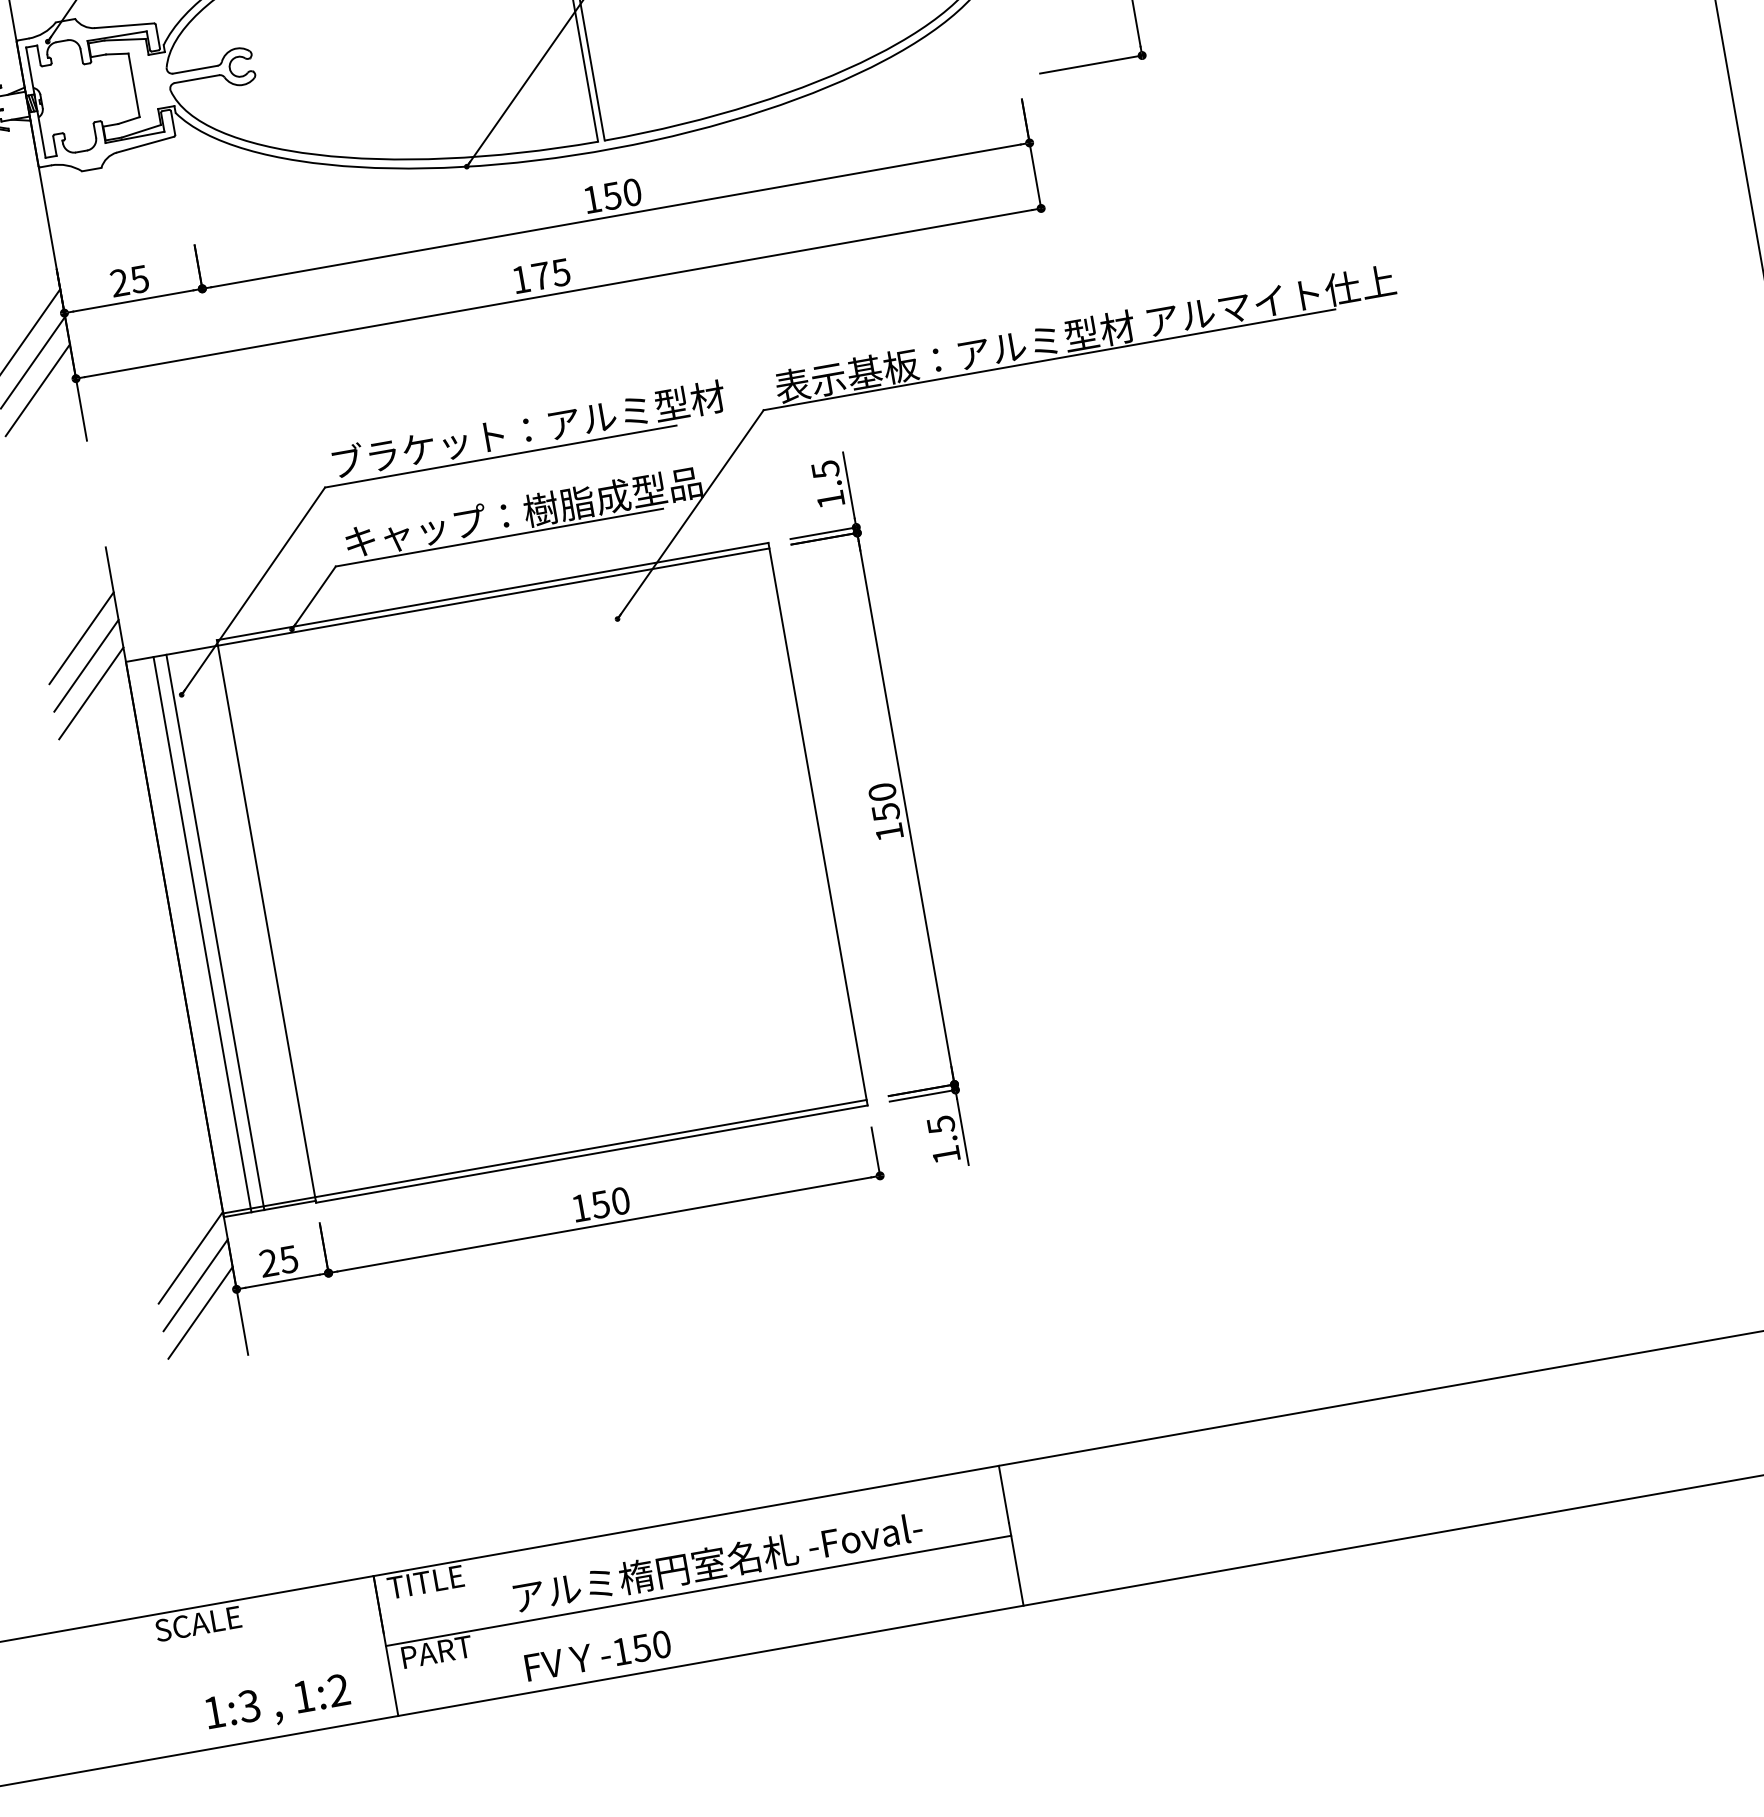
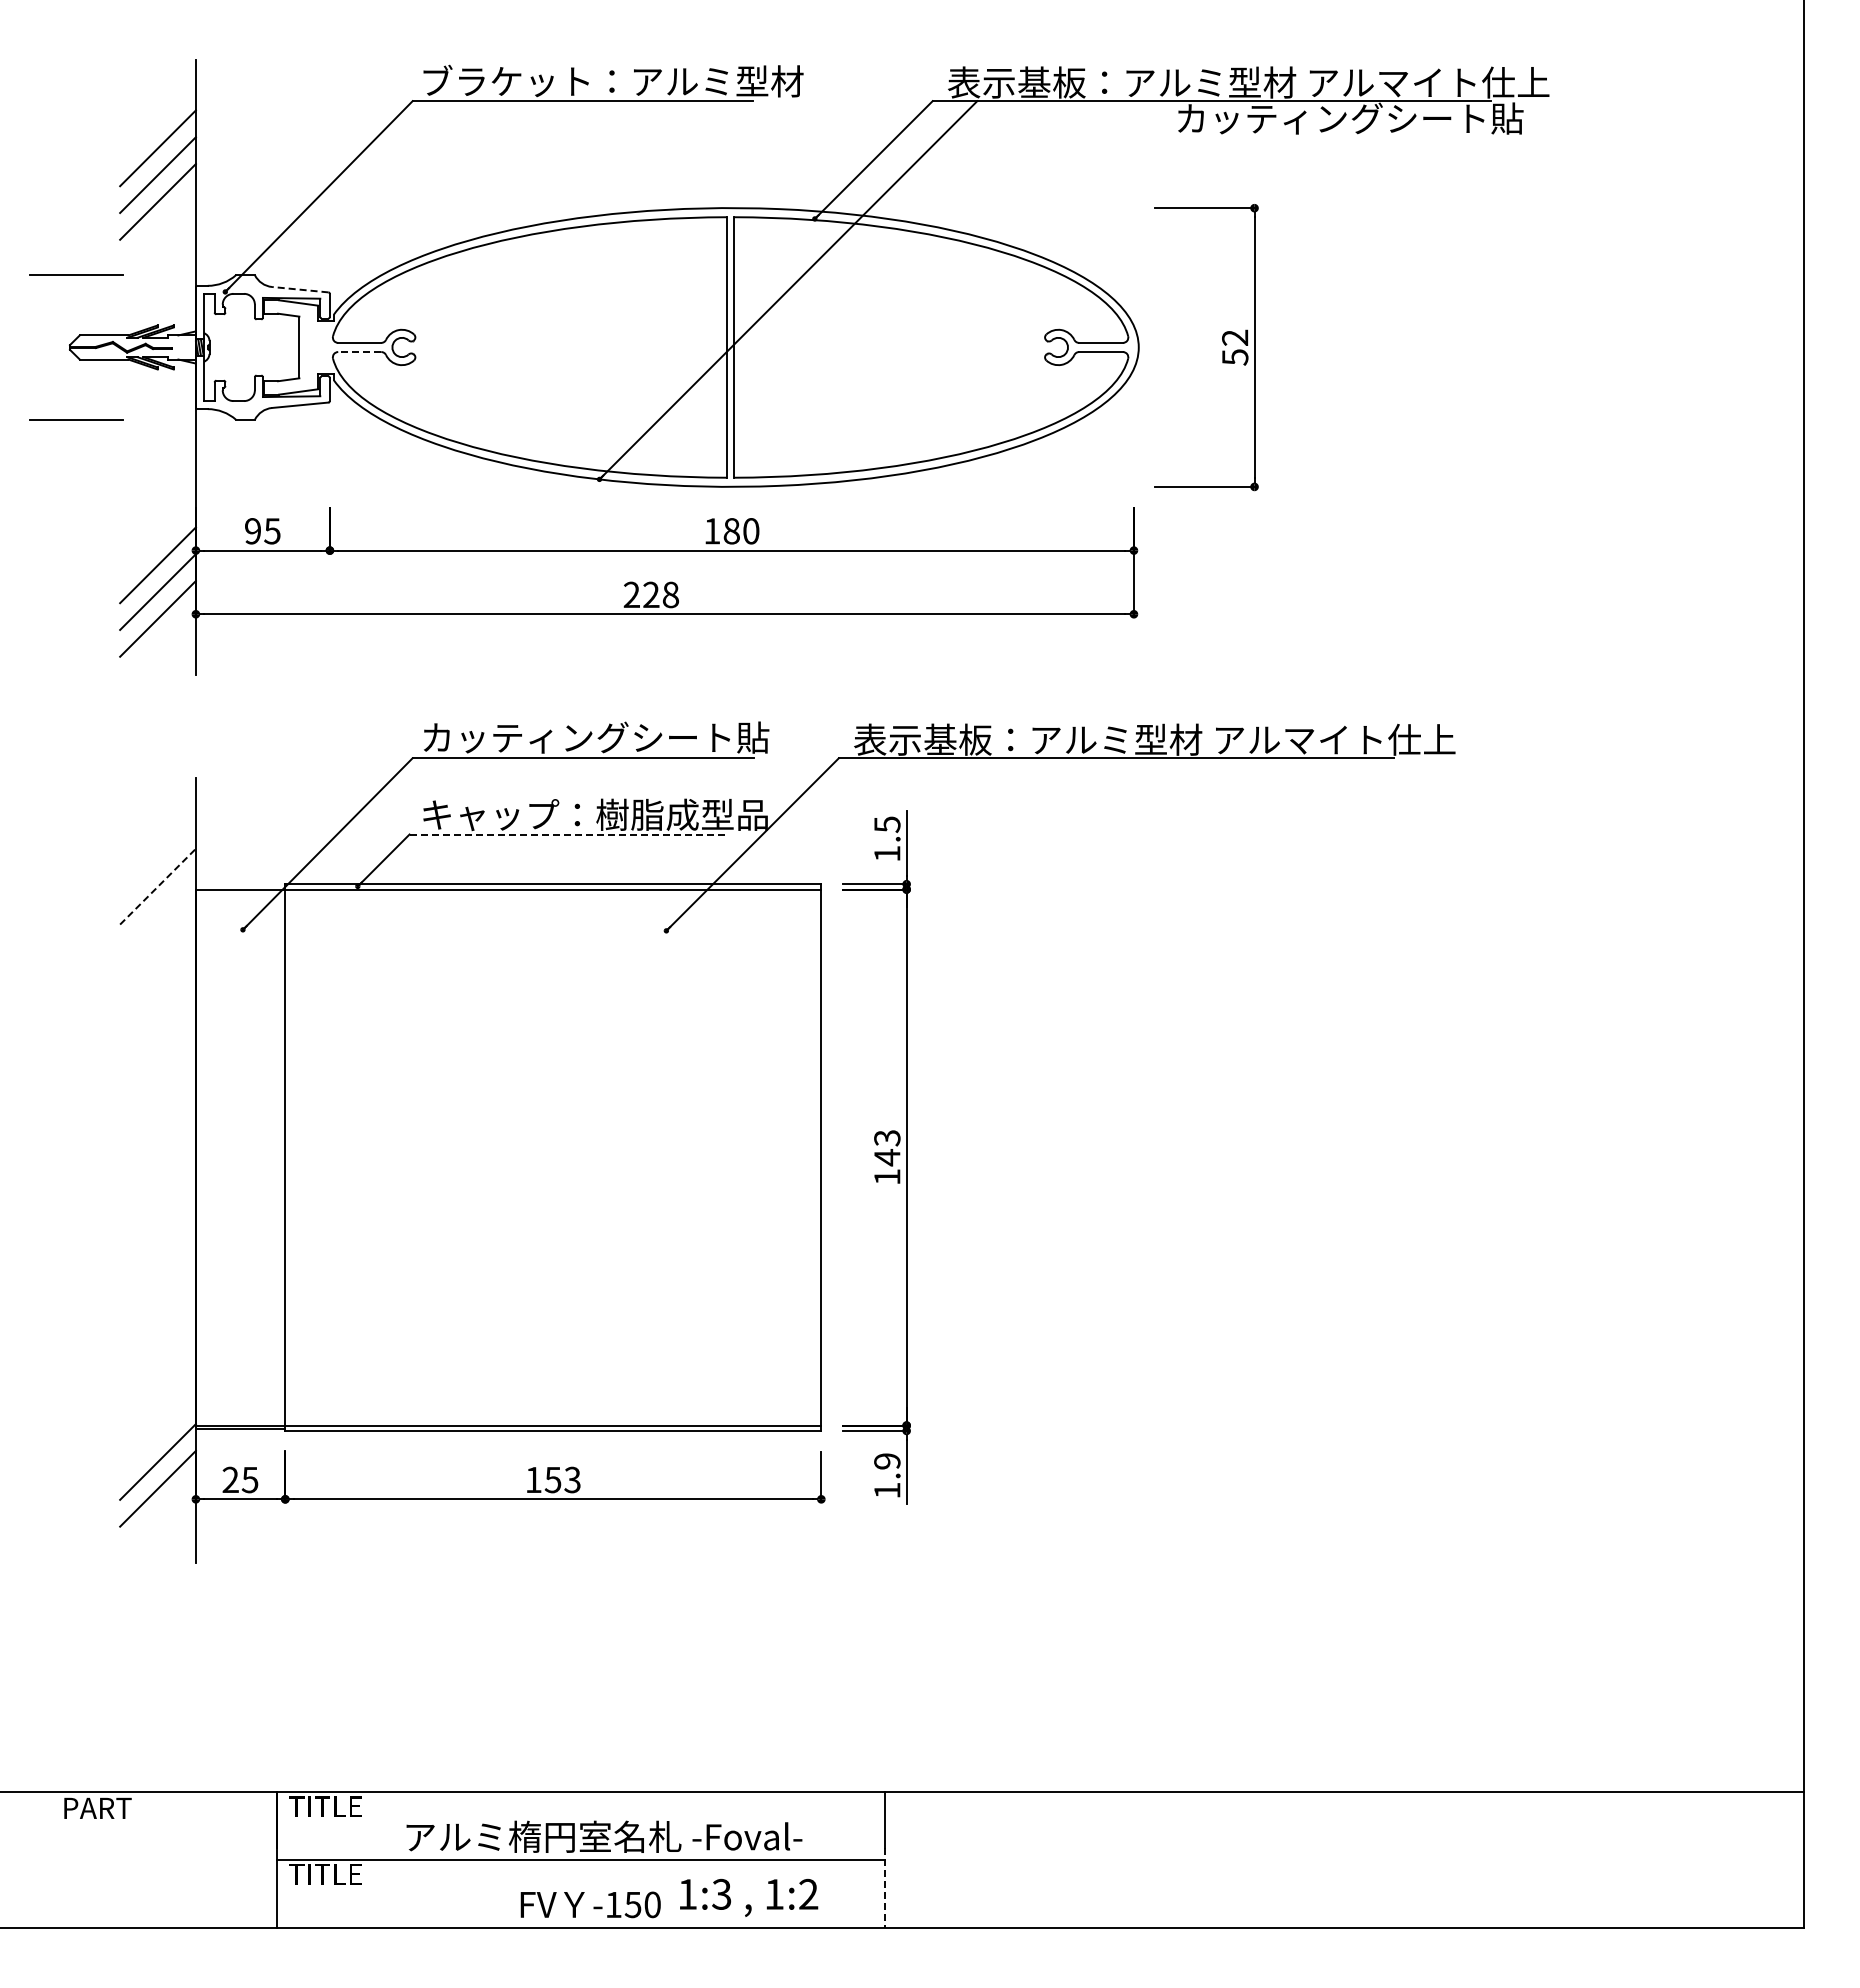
line: (123, 25) -> (299, 289), solid -> dashed
line: (196, 79) -> (359, 352), solid -> dashed
text: (612, 196) -> (731, 531), 150 -> 180
text: (541, 275) -> (651, 594), 175 -> 228
text: (120, 283) -> (253, 531), 25 -> 95
text: (529, 429) -> (614, 737), ブラケット：アルミ型材 -> カッティングシート貼
line: (500, 537) -> (569, 834), solid -> dashed
line: (80, 637) -> (157, 859), removed
line: (86, 665) -> (158, 886), solid -> dashed
line: (90, 693) -> (157, 913), removed
text: (884, 802) -> (887, 1148), 150 -> 143
line: (215, 932) -> (235, 1159), removed
line: (202, 934) -> (222, 1159), removed
text: (941, 1124) -> (887, 1461), 1.5 -> 1.9
text: (620, 1200) -> (572, 1479), 150 -> 153
line: (200, 1312) -> (157, 1515), removed
line: (1016, 1564) -> (885, 1888), solid -> dashed
text: (198, 1624) -> (104, 1808), SCALE -> PART
text: (437, 1651) -> (325, 1874), PART -> TITLE
text: (597, 1655) -> (590, 1904), moved
text: (278, 1704) -> (749, 1897), moved

